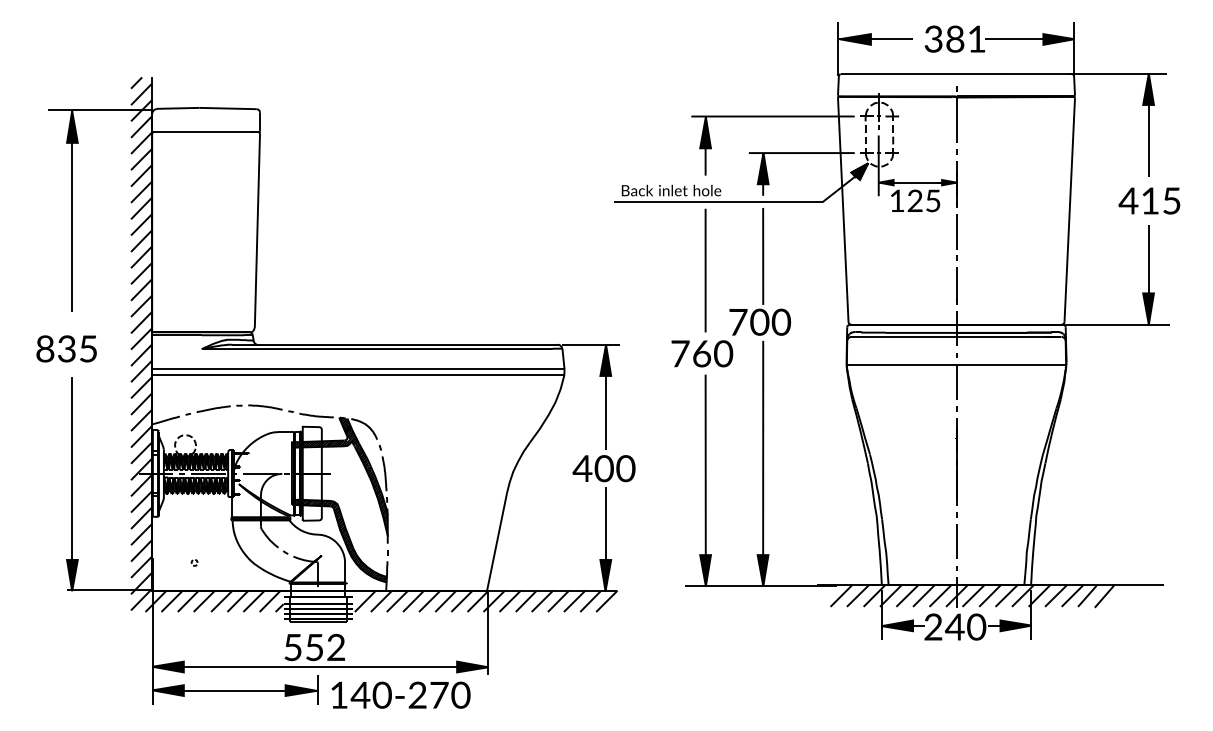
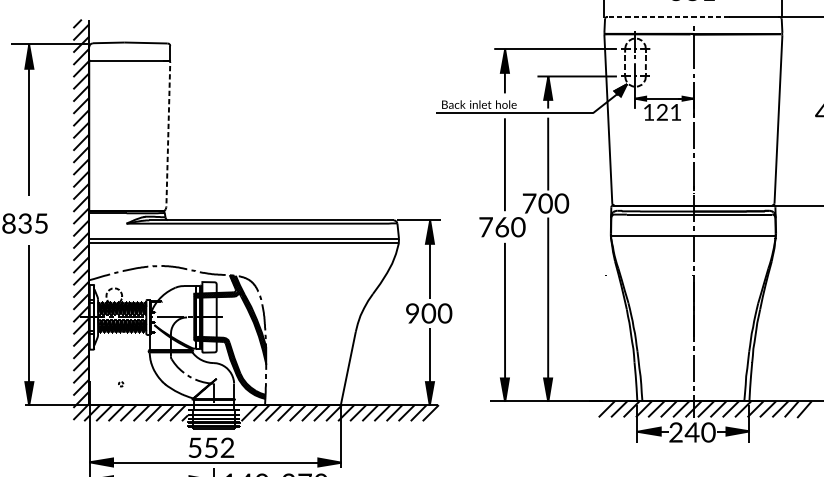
line: (924, 74) -> (669, 17), solid -> dashed
text: (933, 200) -> (676, 112), 125 -> 121
line: (257, 234) -> (168, 137), solid -> dashed
text: (582, 468) -> (412, 313), 400 -> 900

